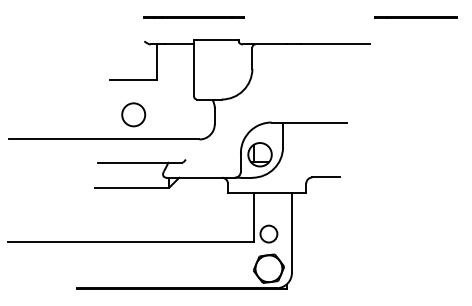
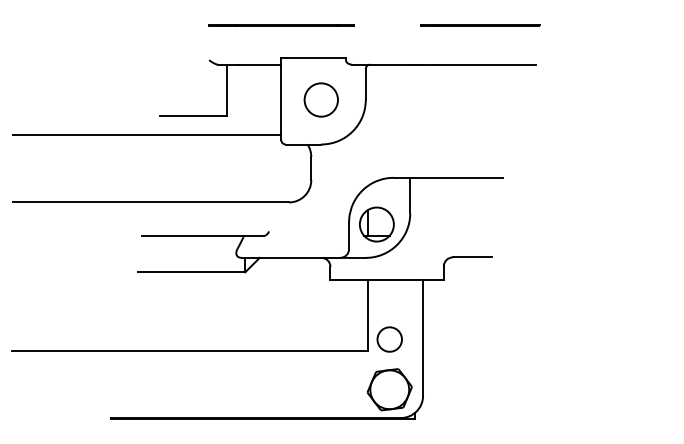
line: (415, 17) -> (478, 25), moved
line: (101, 92) -> (147, 134), added
circle: (133, 114) -> (320, 99), moved

